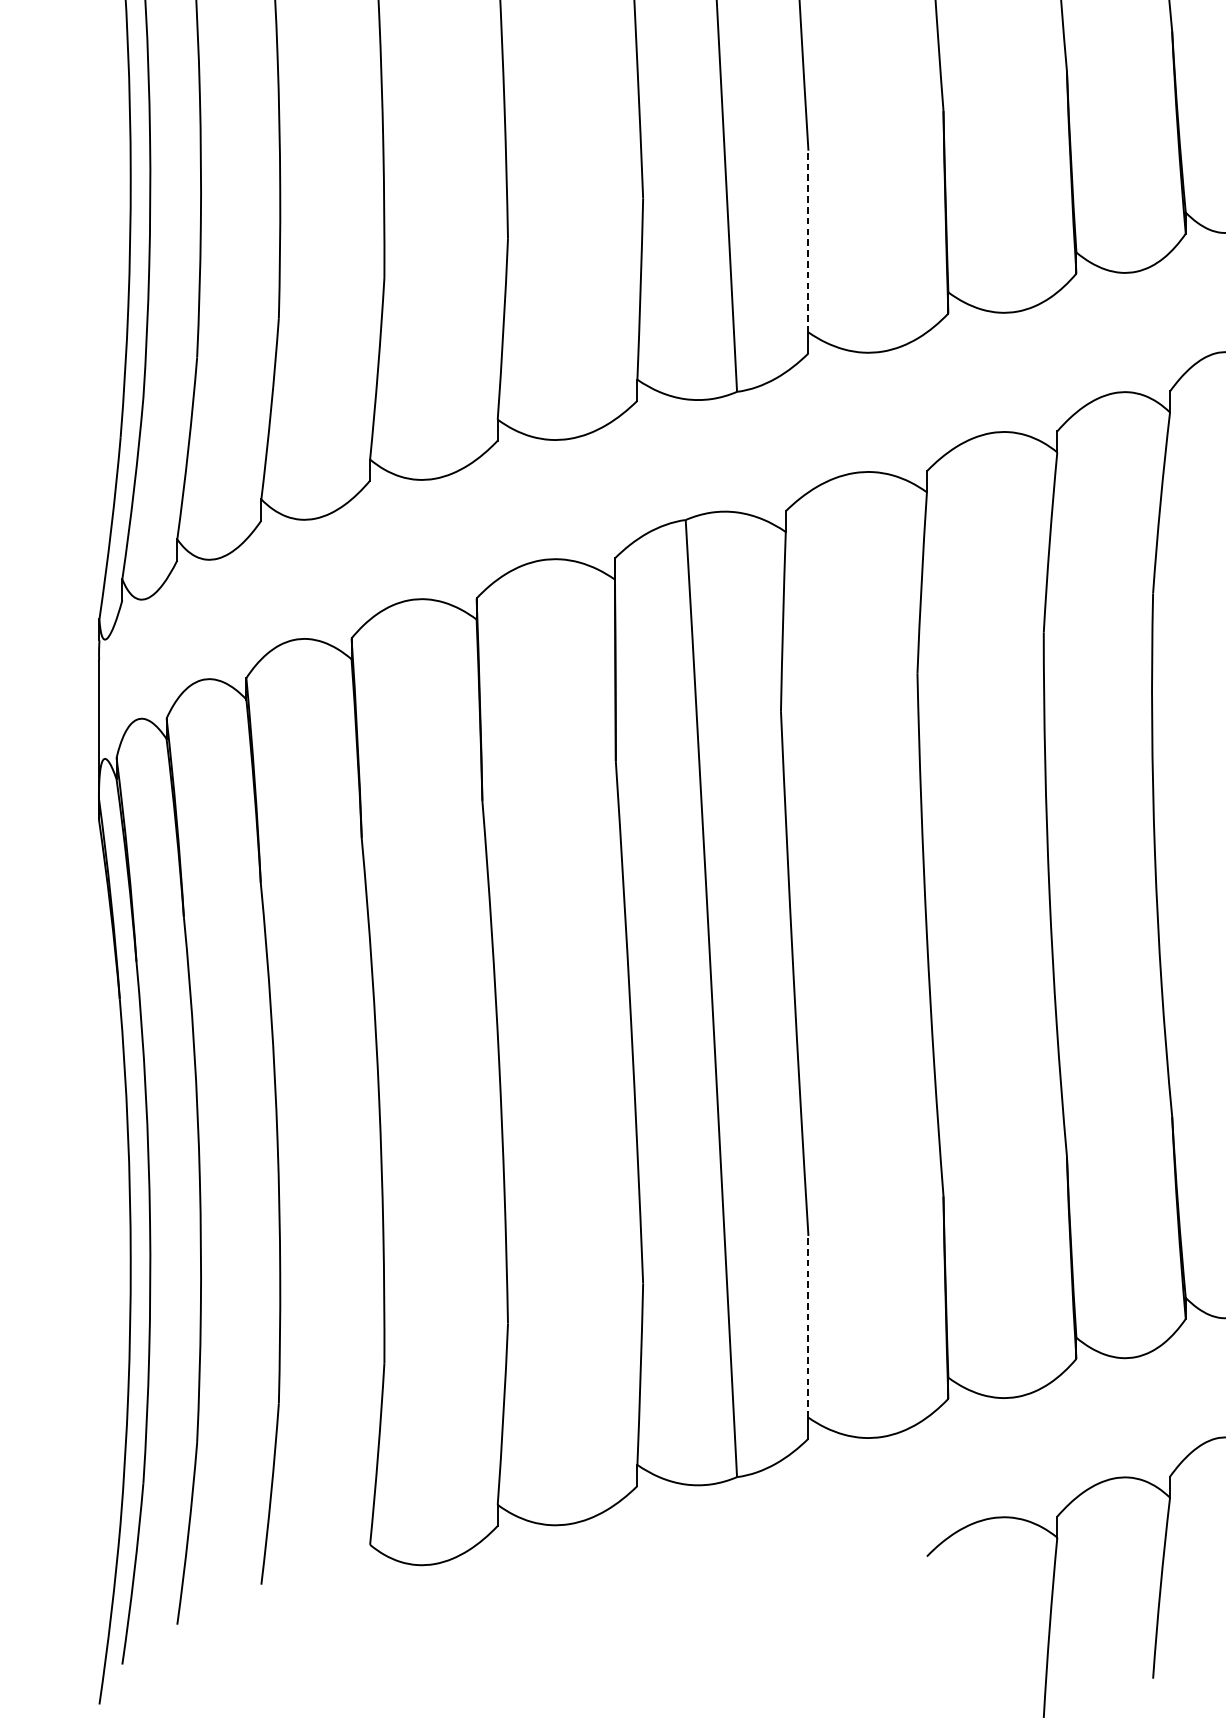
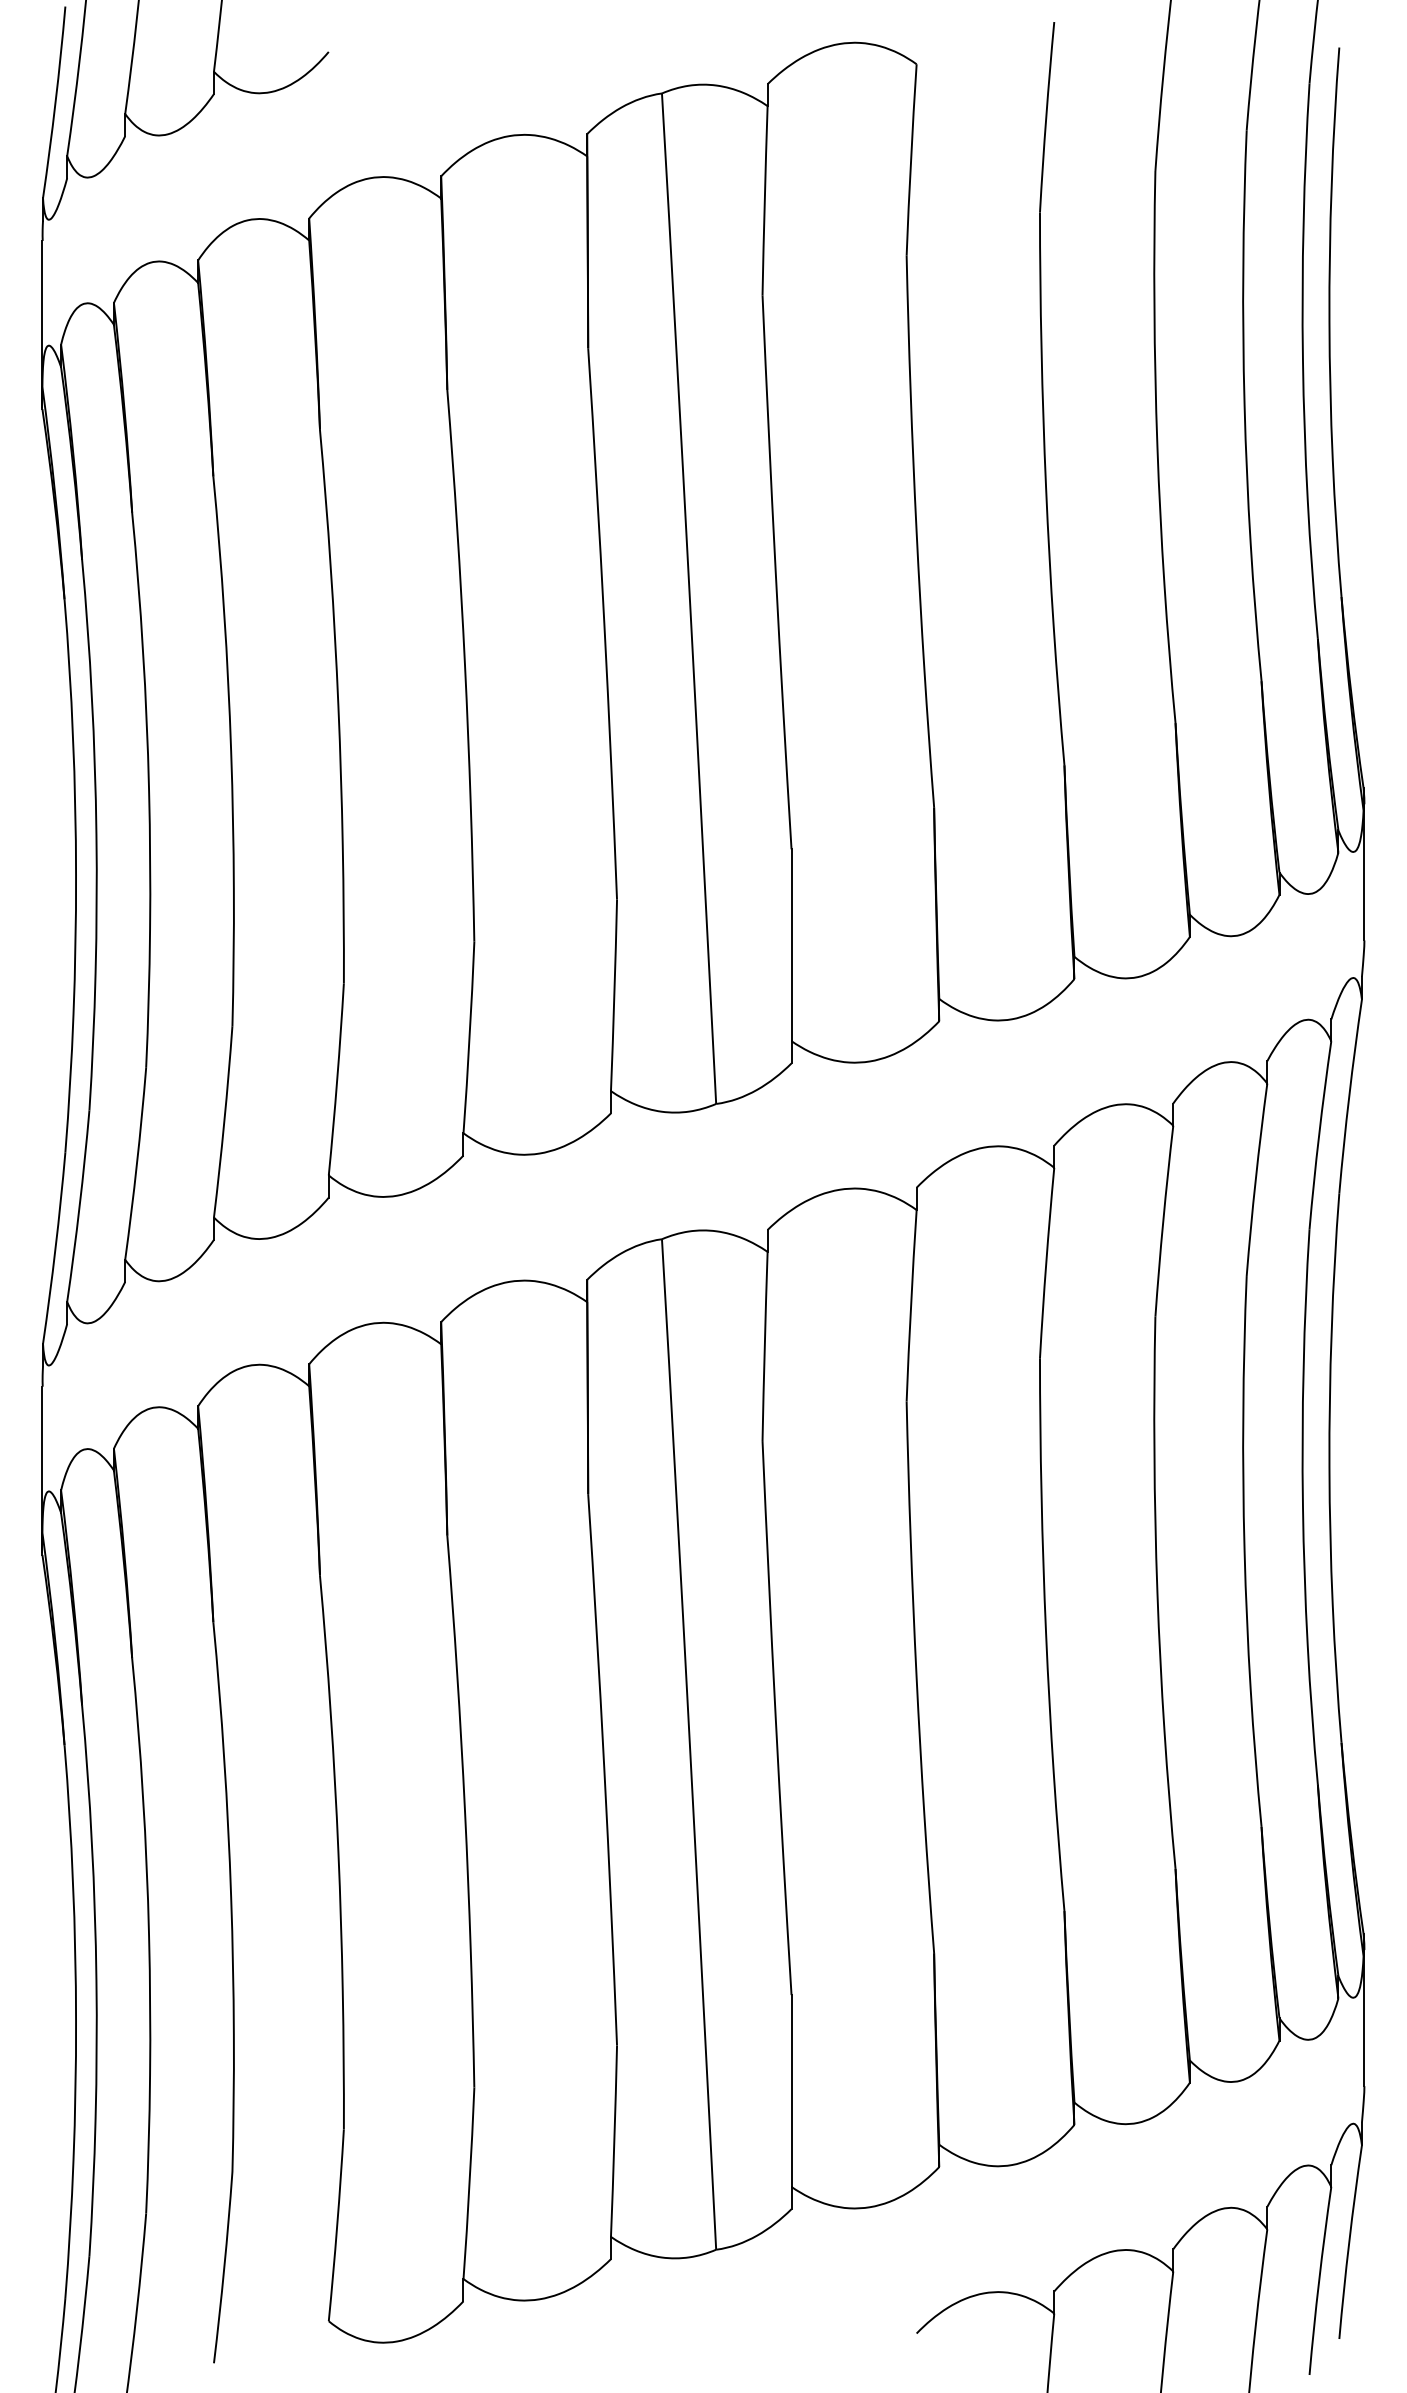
line: (808, 241) -> (791, 945), dashed -> solid
line: (808, 1327) -> (791, 2091), dashed -> solid

